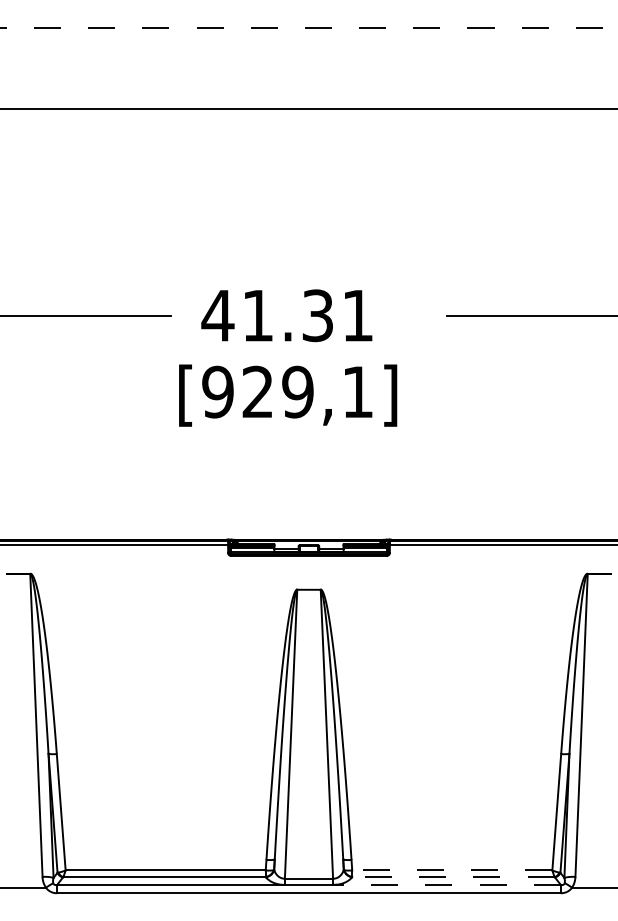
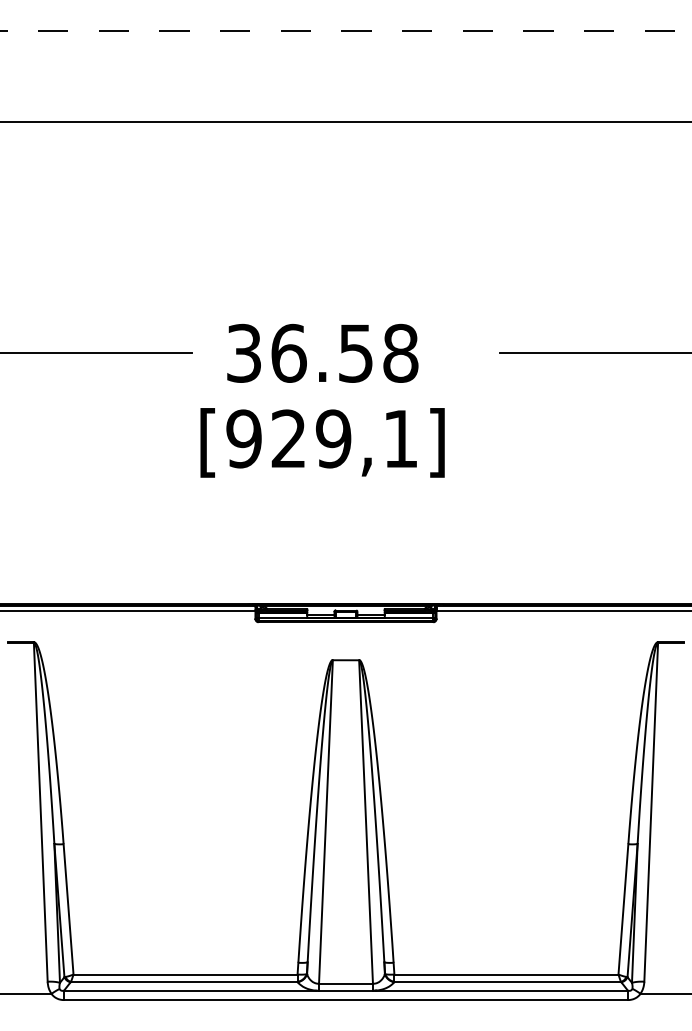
text: (287, 314) -> (321, 352), 41.31 -> 36.58
line: (451, 870) -> (505, 974), dashed -> solid
line: (453, 876) -> (507, 981), dashed -> solid
line: (447, 884) -> (501, 990), dashed -> solid

